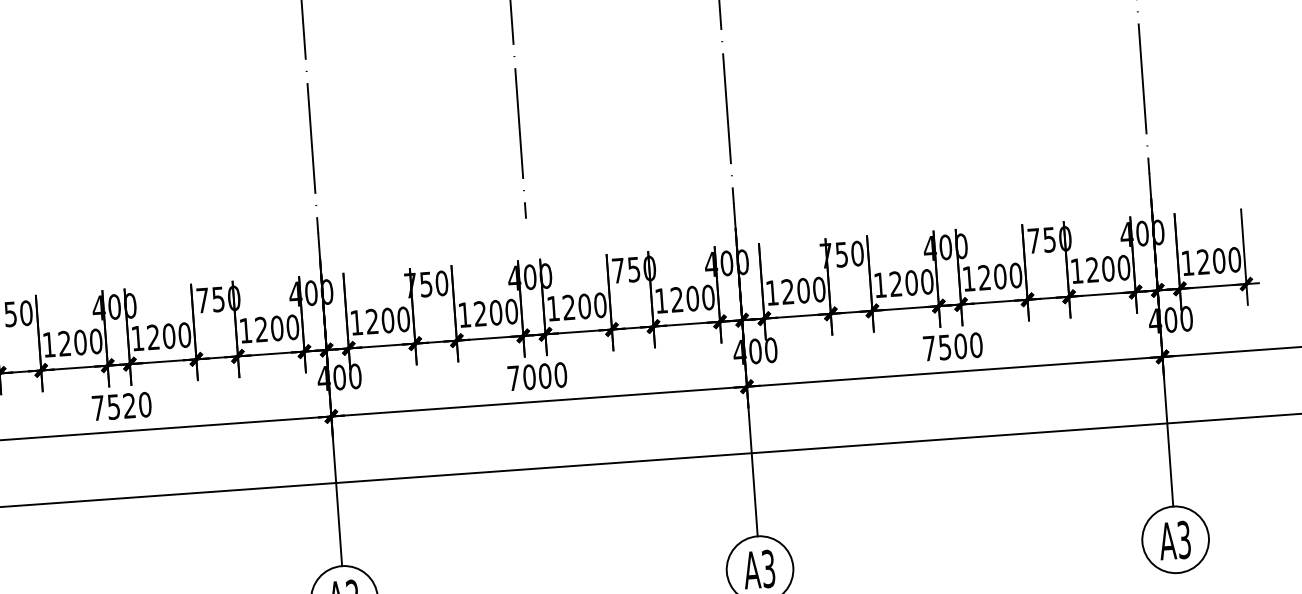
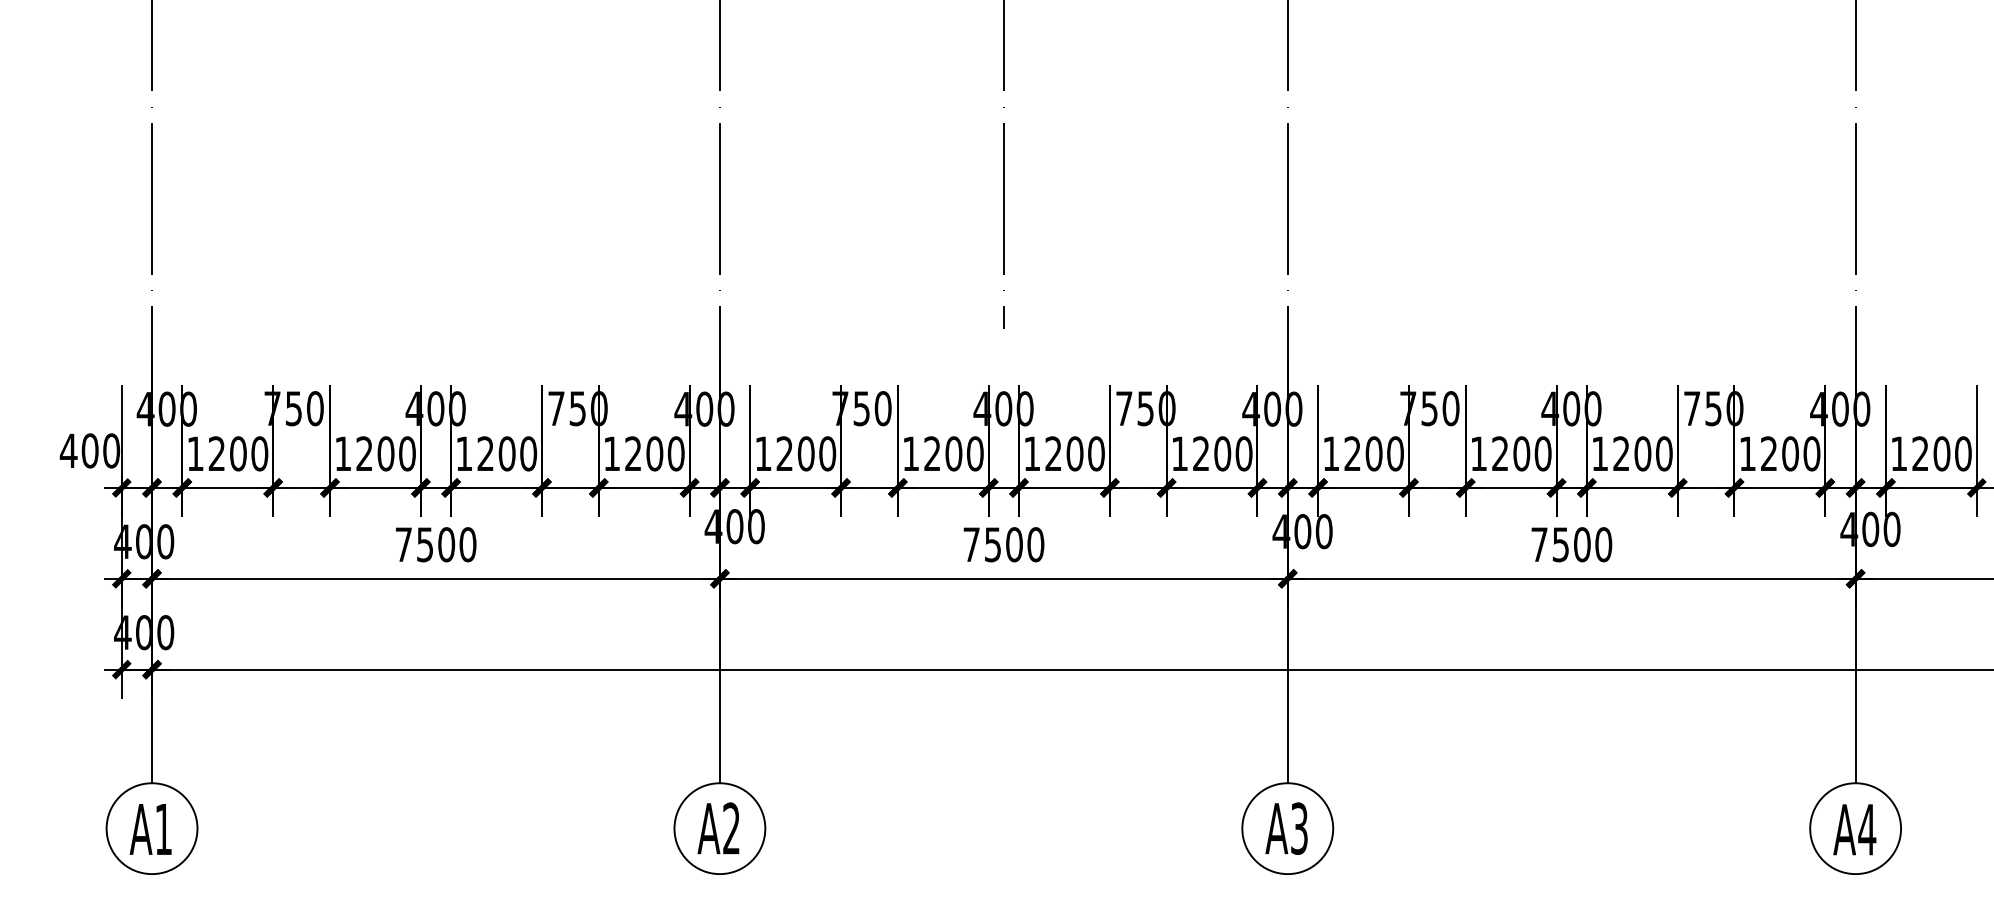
text: (529, 377) -> (992, 544), 7000 -> 7500
text: (129, 405) -> (446, 544), 7520 -> 7500
text: (1184, 539) -> (1867, 829), A3 -> A4

